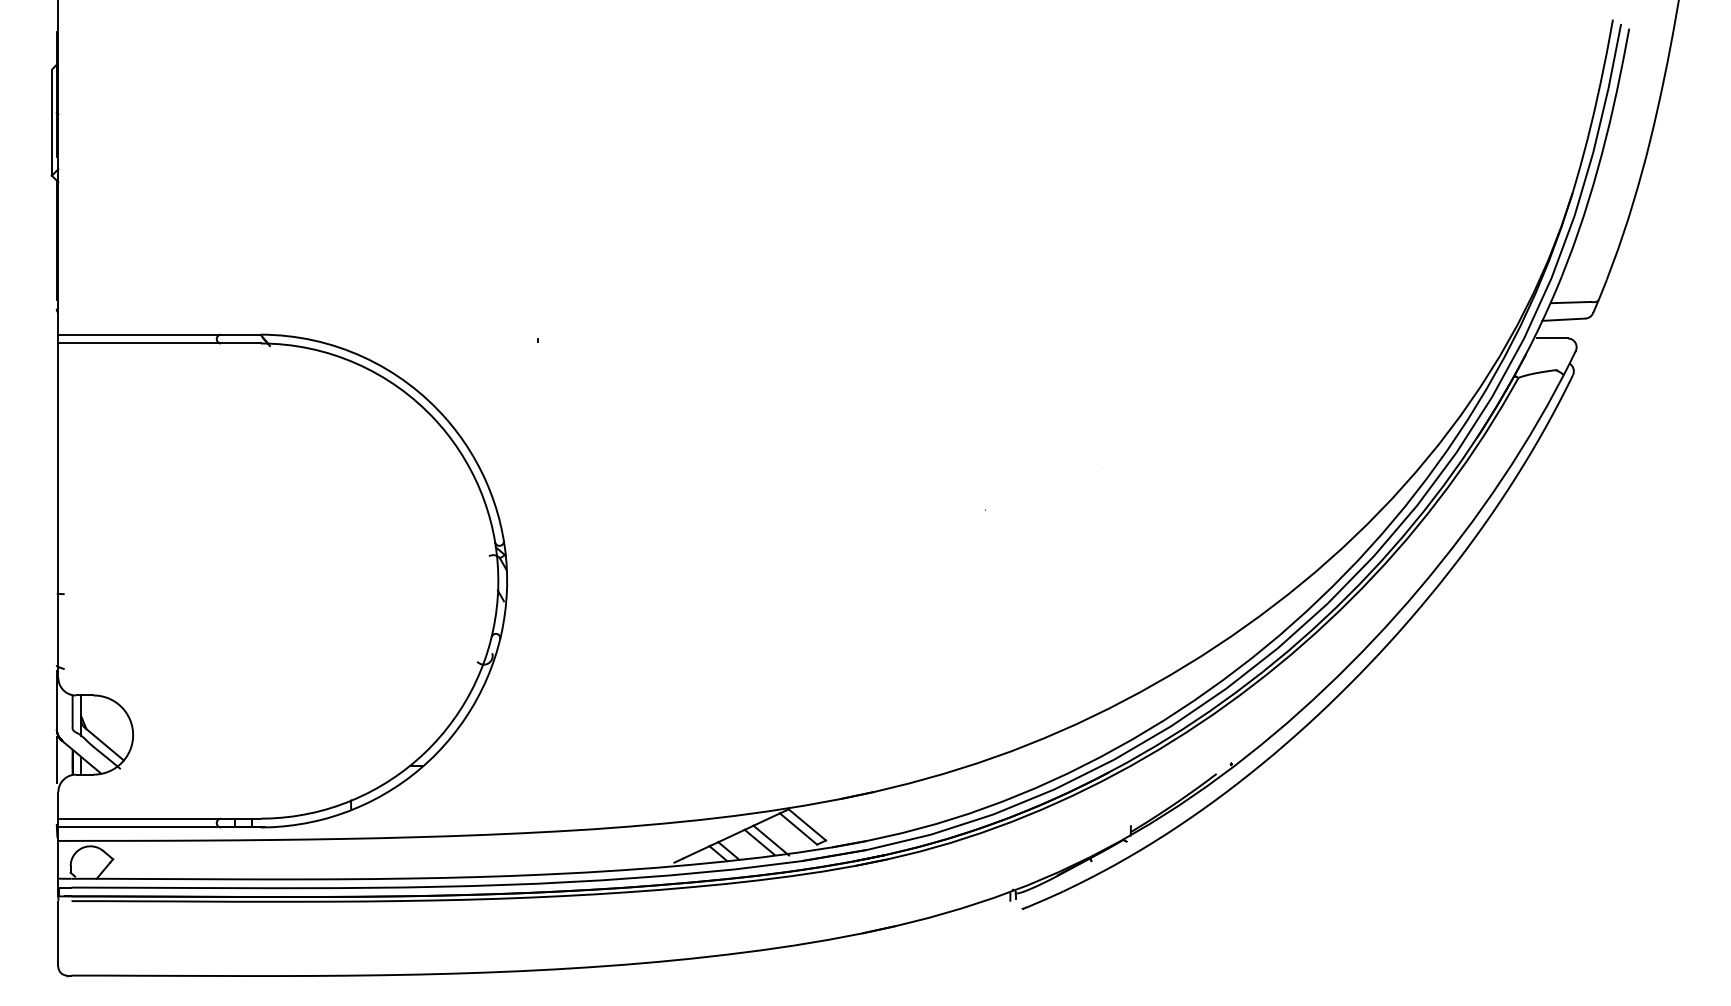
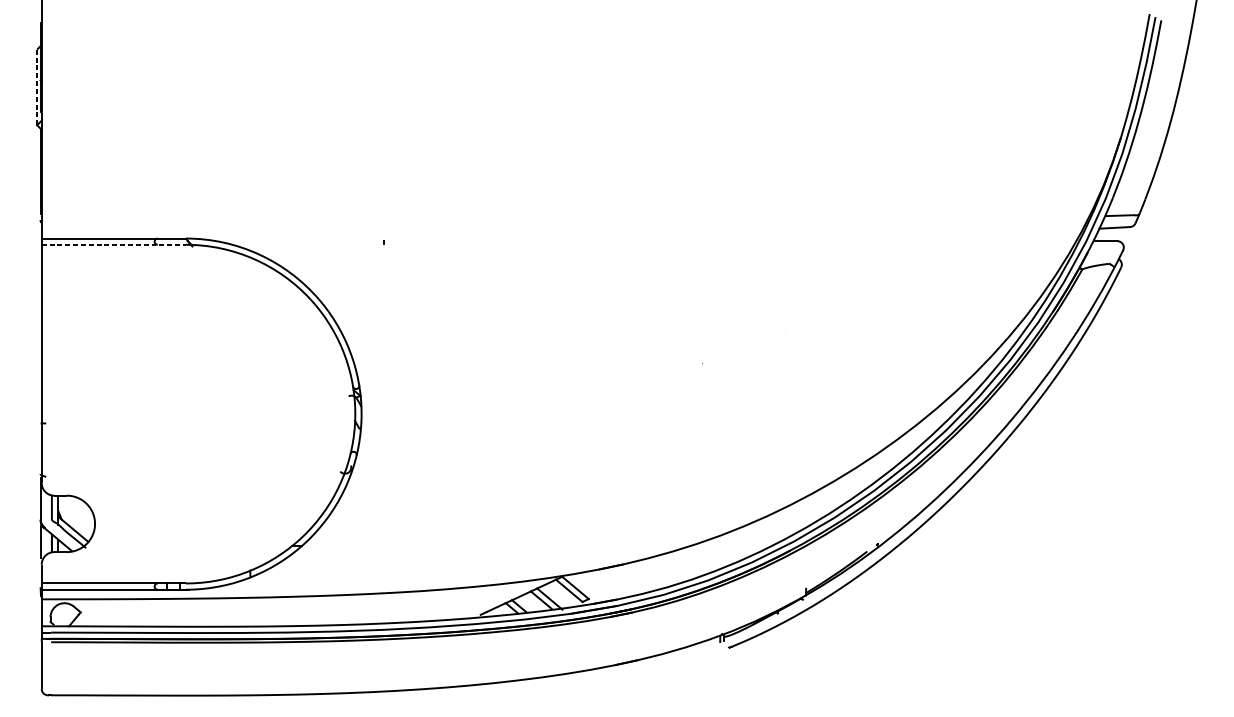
line: (51, 122) -> (36, 87), solid -> dashed
line: (160, 343) -> (114, 244), solid -> dashed

